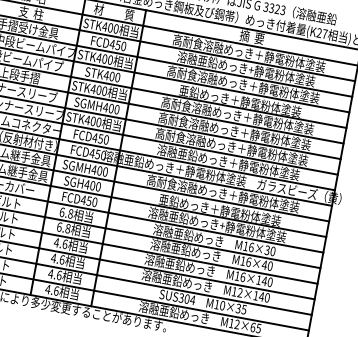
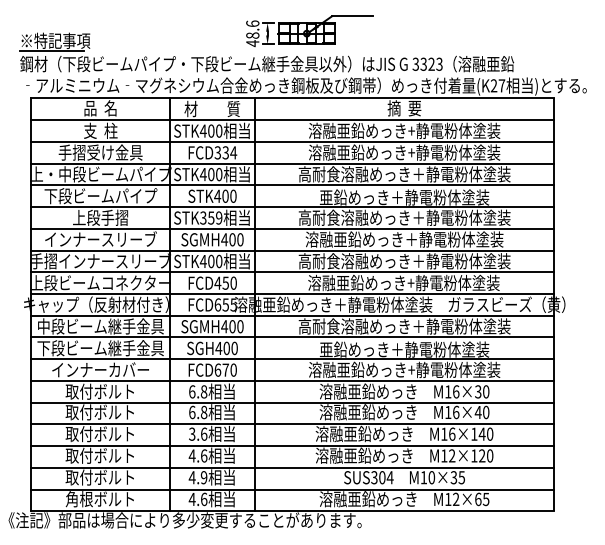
text: (117, 45) -> (225, 152), FCD450 -> FCD334
text: (249, 53) -> (404, 130), 高耐食溶融めっき＋静電粉体塗装 -> 溶融亜鉛めっき+静電粉体塗装
text: (98, 89) -> (210, 217), STK400 -> STK359
text: (234, 131) -> (404, 239), 高耐食溶融めっき＋静電粉体塗装 -> 溶融亜鉛めっき＋静電粉体塗装
text: (97, 154) -> (225, 304), FCD450 -> FCD655
text: (228, 162) -> (403, 282), 溶融亜鉛めっき＋静電粉体塗装 -> 溶融亜鉛めっき+静電粉体塗装
text: (86, 200) -> (221, 369), FCD450 -> FCD670
text: (56, 242) -> (191, 433), 4.6 -> 3.6
text: (58, 275) -> (203, 477), 4.6 -> 4.9
text: (261, 296) -> (481, 455), M12×140 -> M12×120

